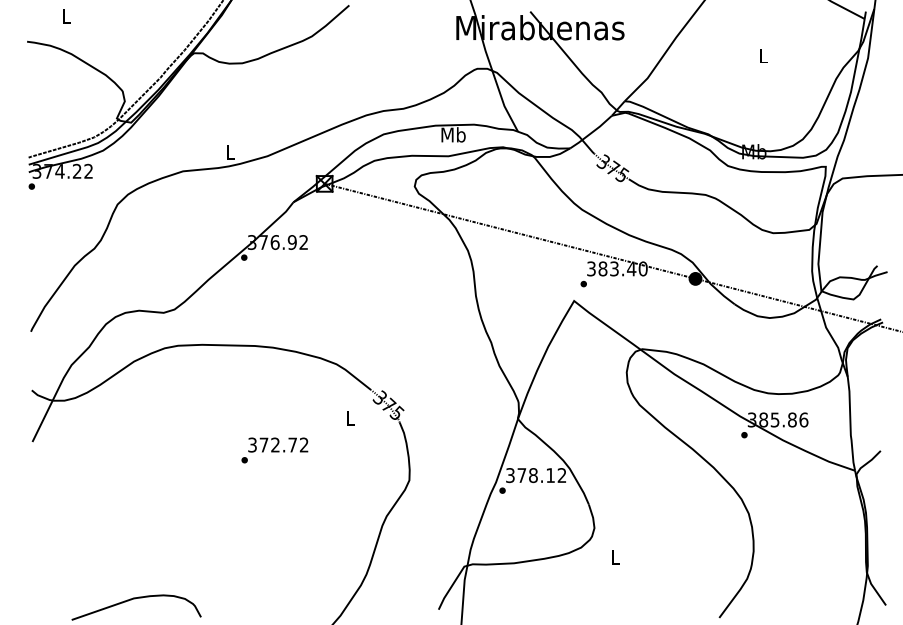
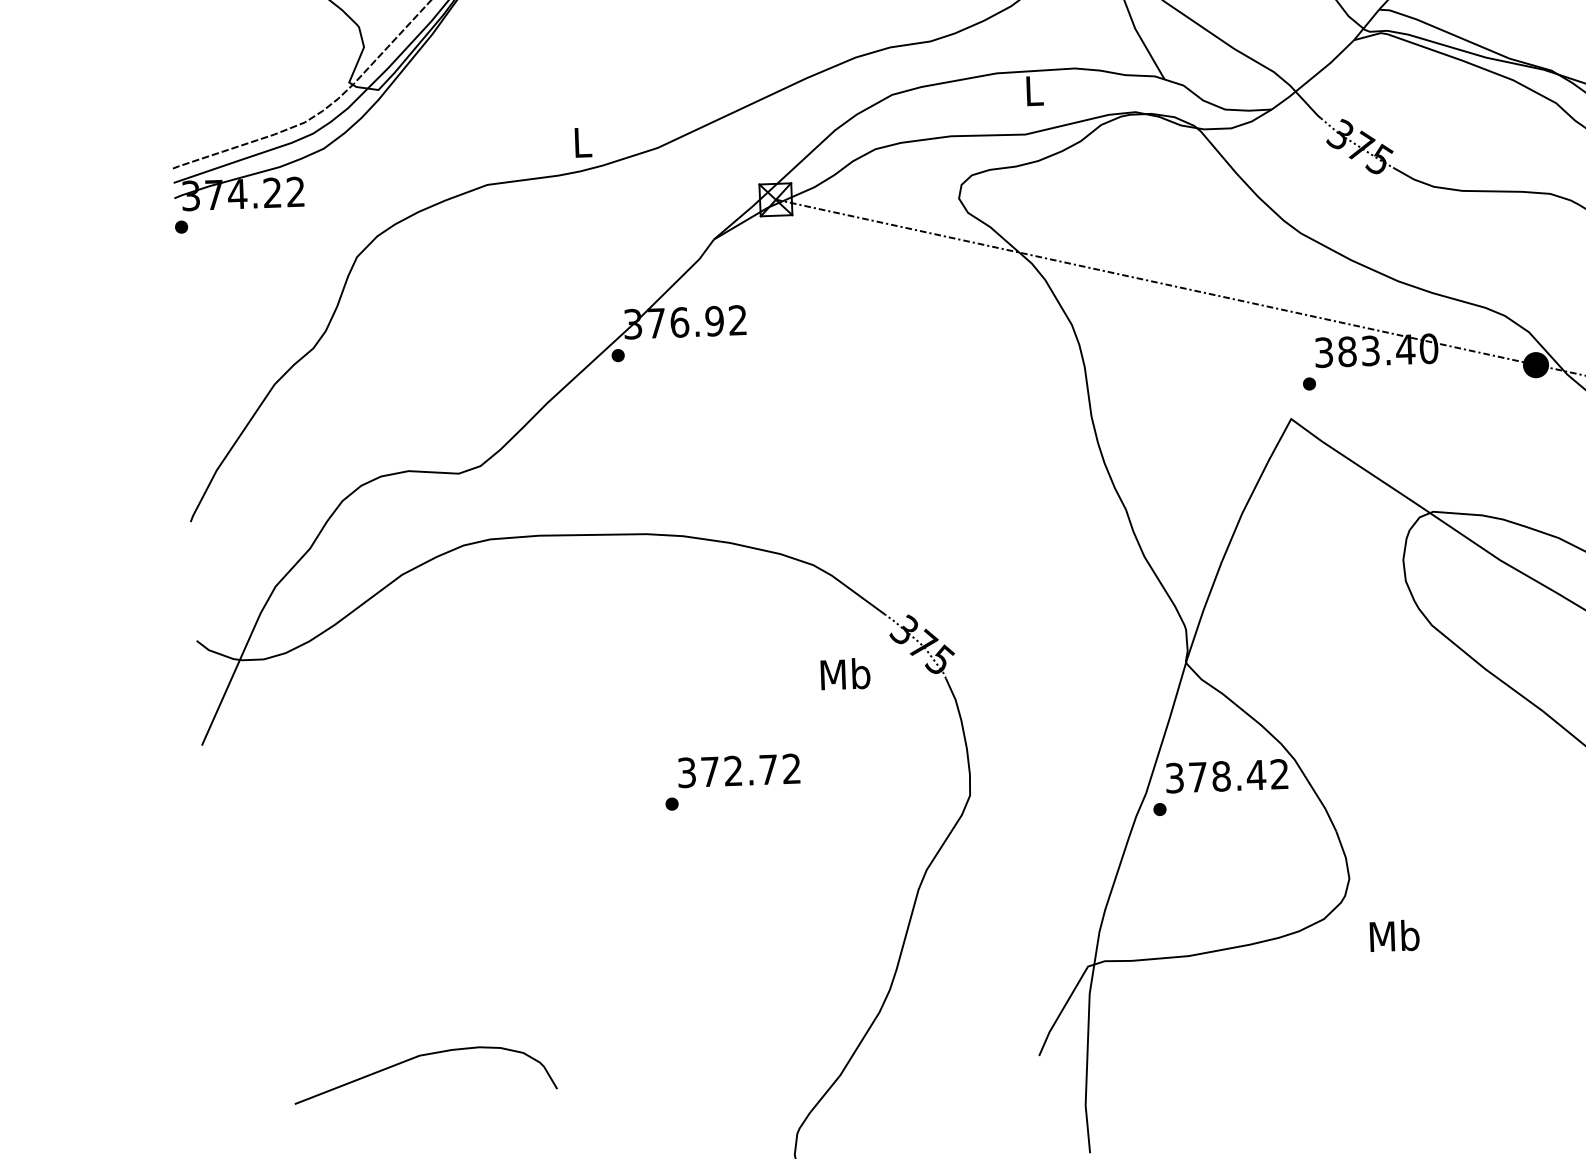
text: (453, 134) -> (1033, 89), Mb -> L
text: (350, 418) -> (845, 674), L -> Mb
text: (274, 450) -> (731, 782), moved
text: (550, 475) -> (1256, 775), 378.12 -> 378.42
text: (615, 556) -> (1394, 934), L -> Mb

